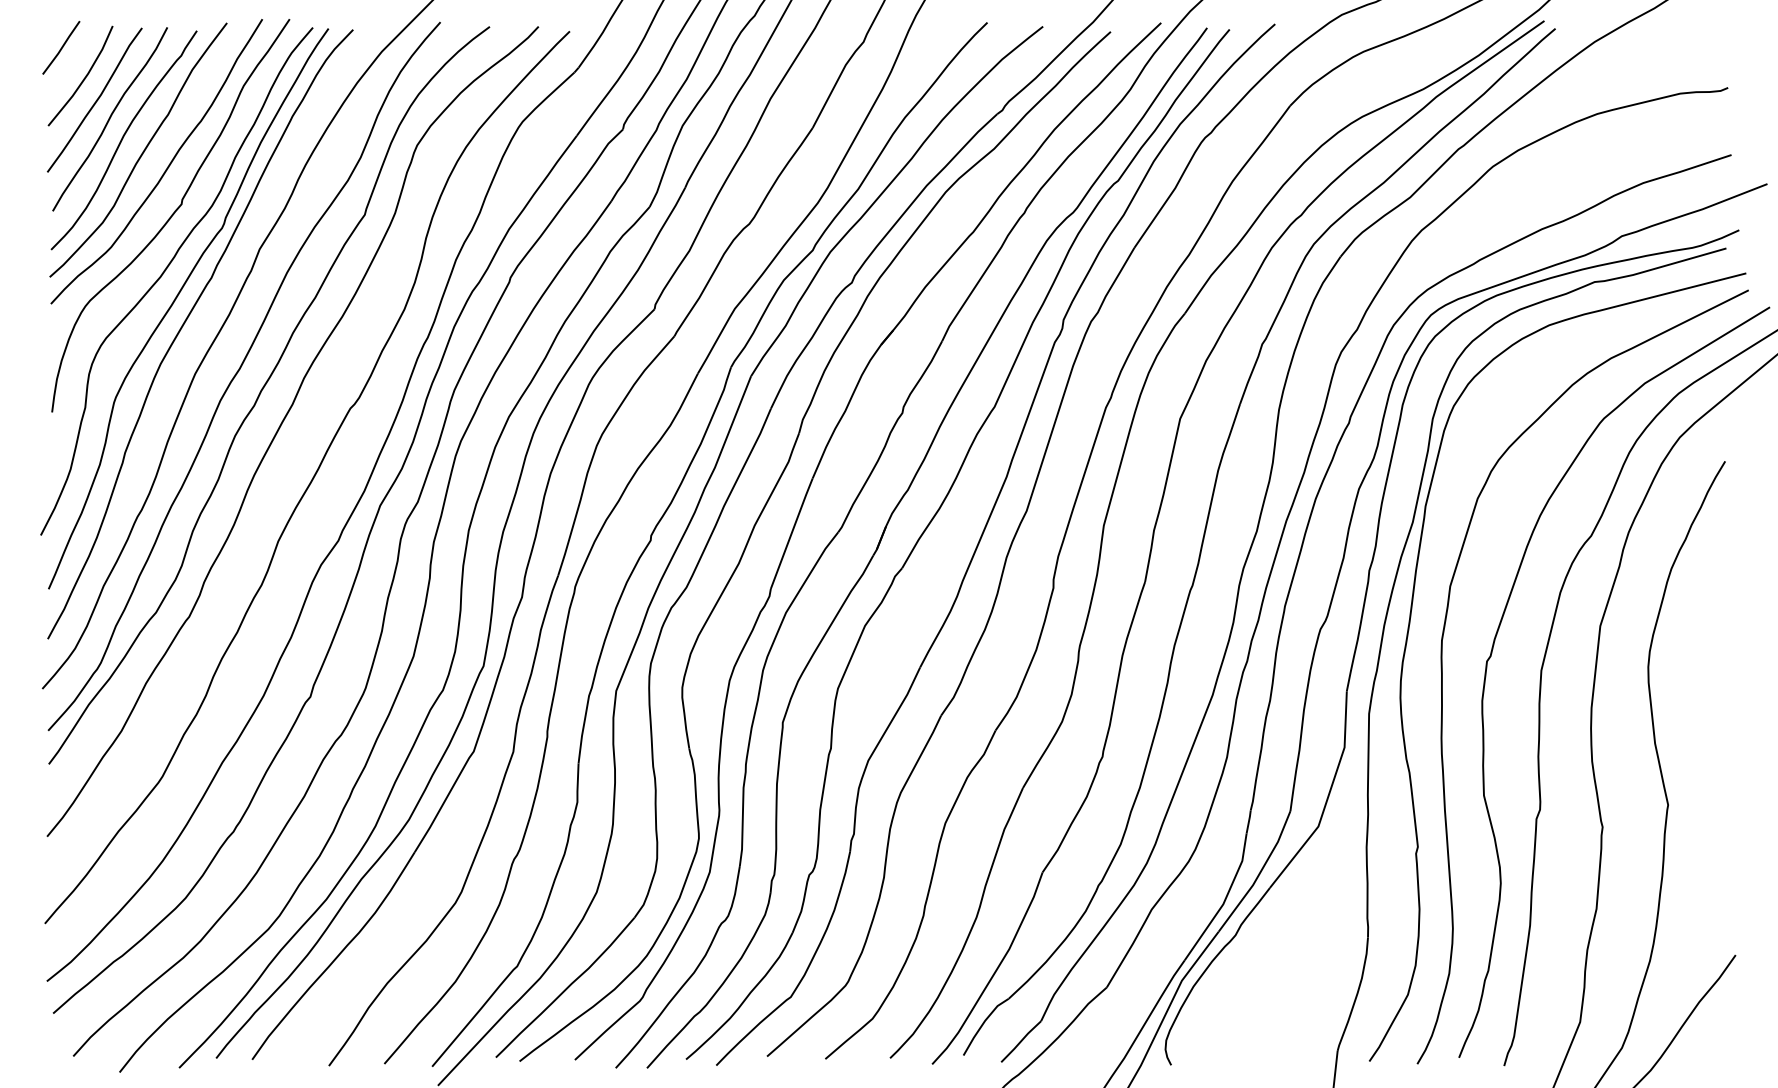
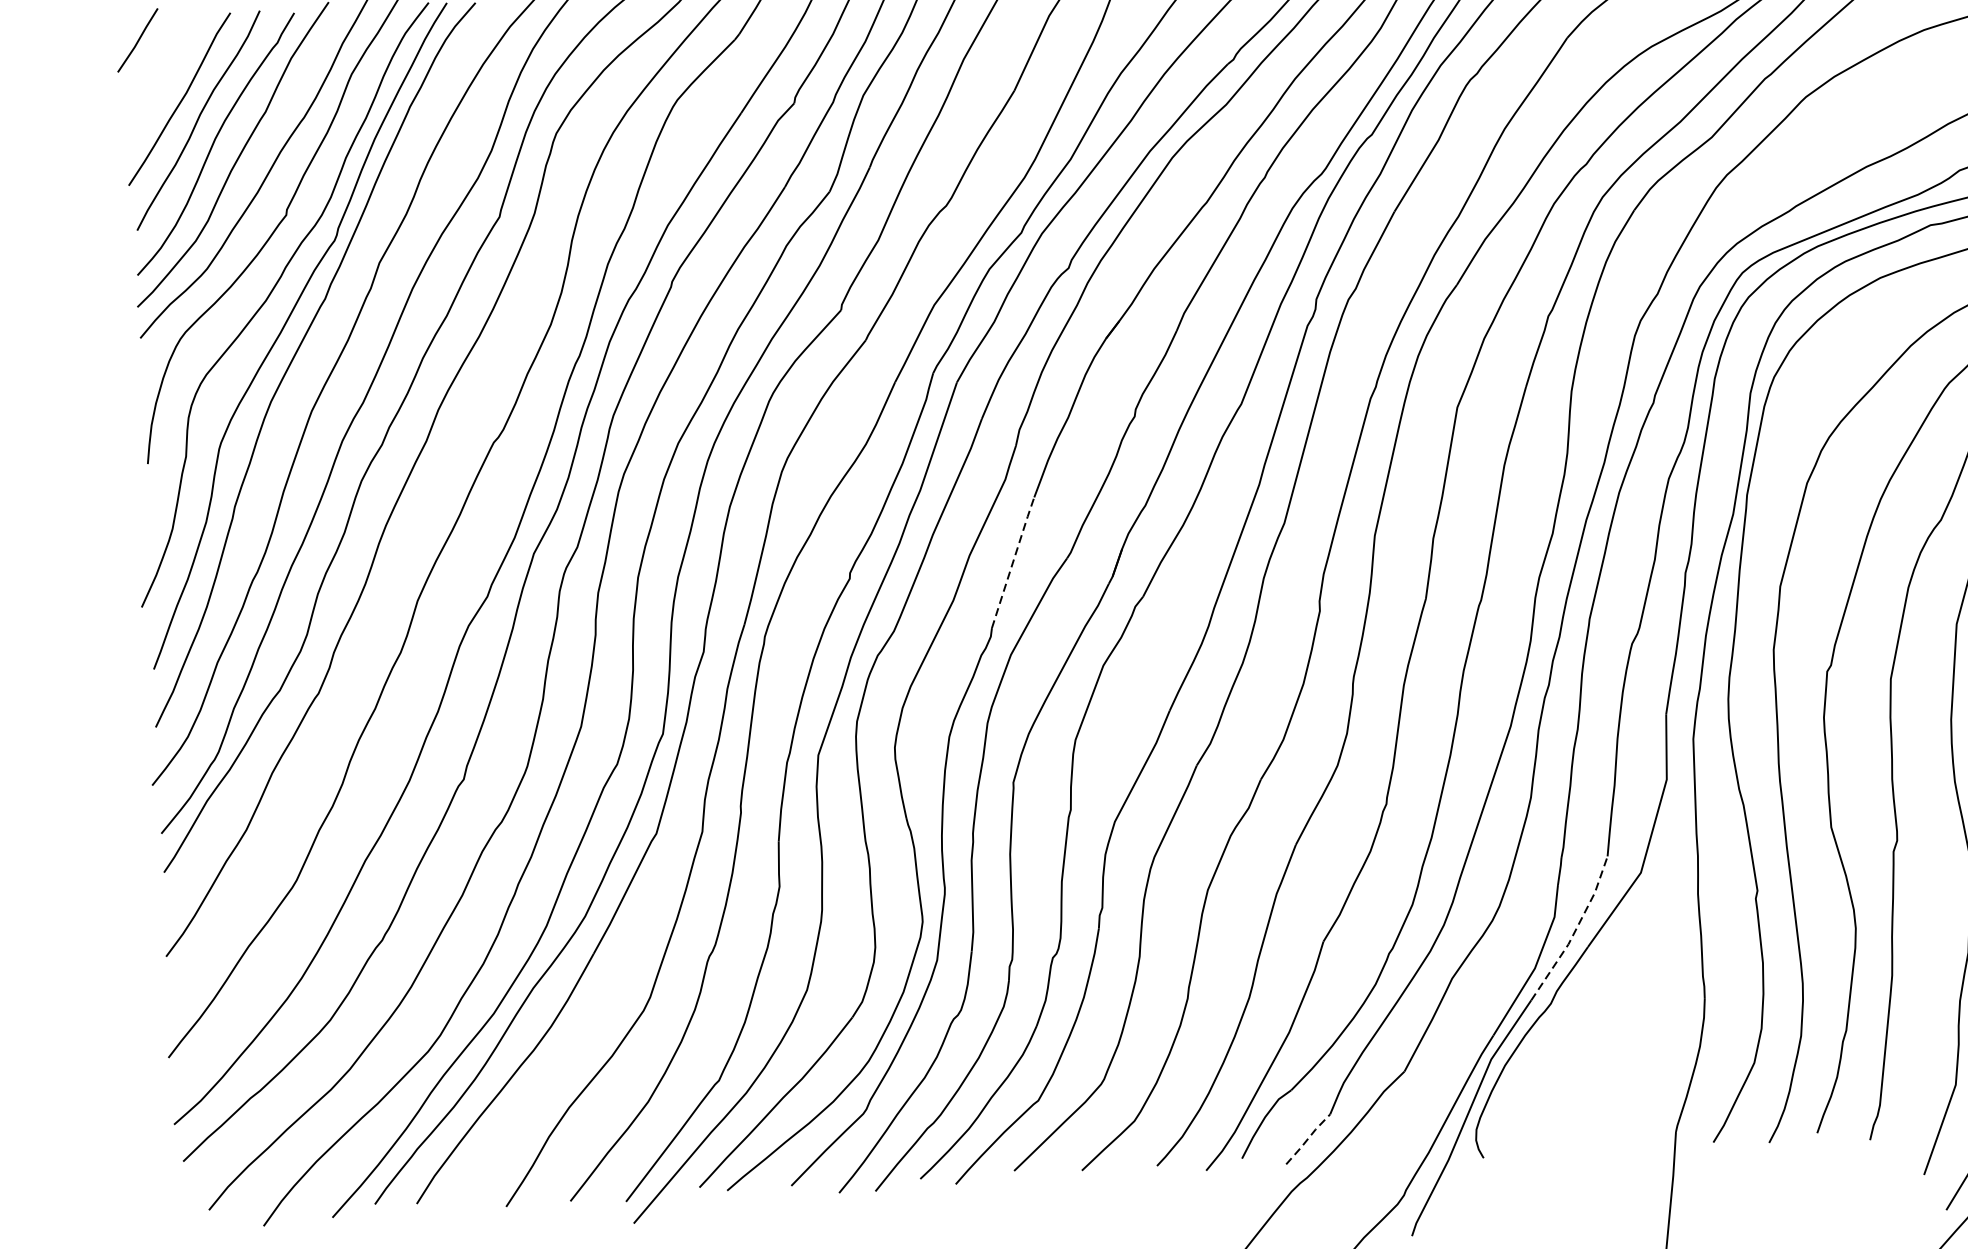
curve: (83, 78) -> (165, 74), removed
line: (791, 532) -> (1012, 561), solid -> dashed
line: (1259, 873) -> (1575, 930), solid -> dashed
line: (1020, 1041) -> (1307, 1139), solid -> dashed

